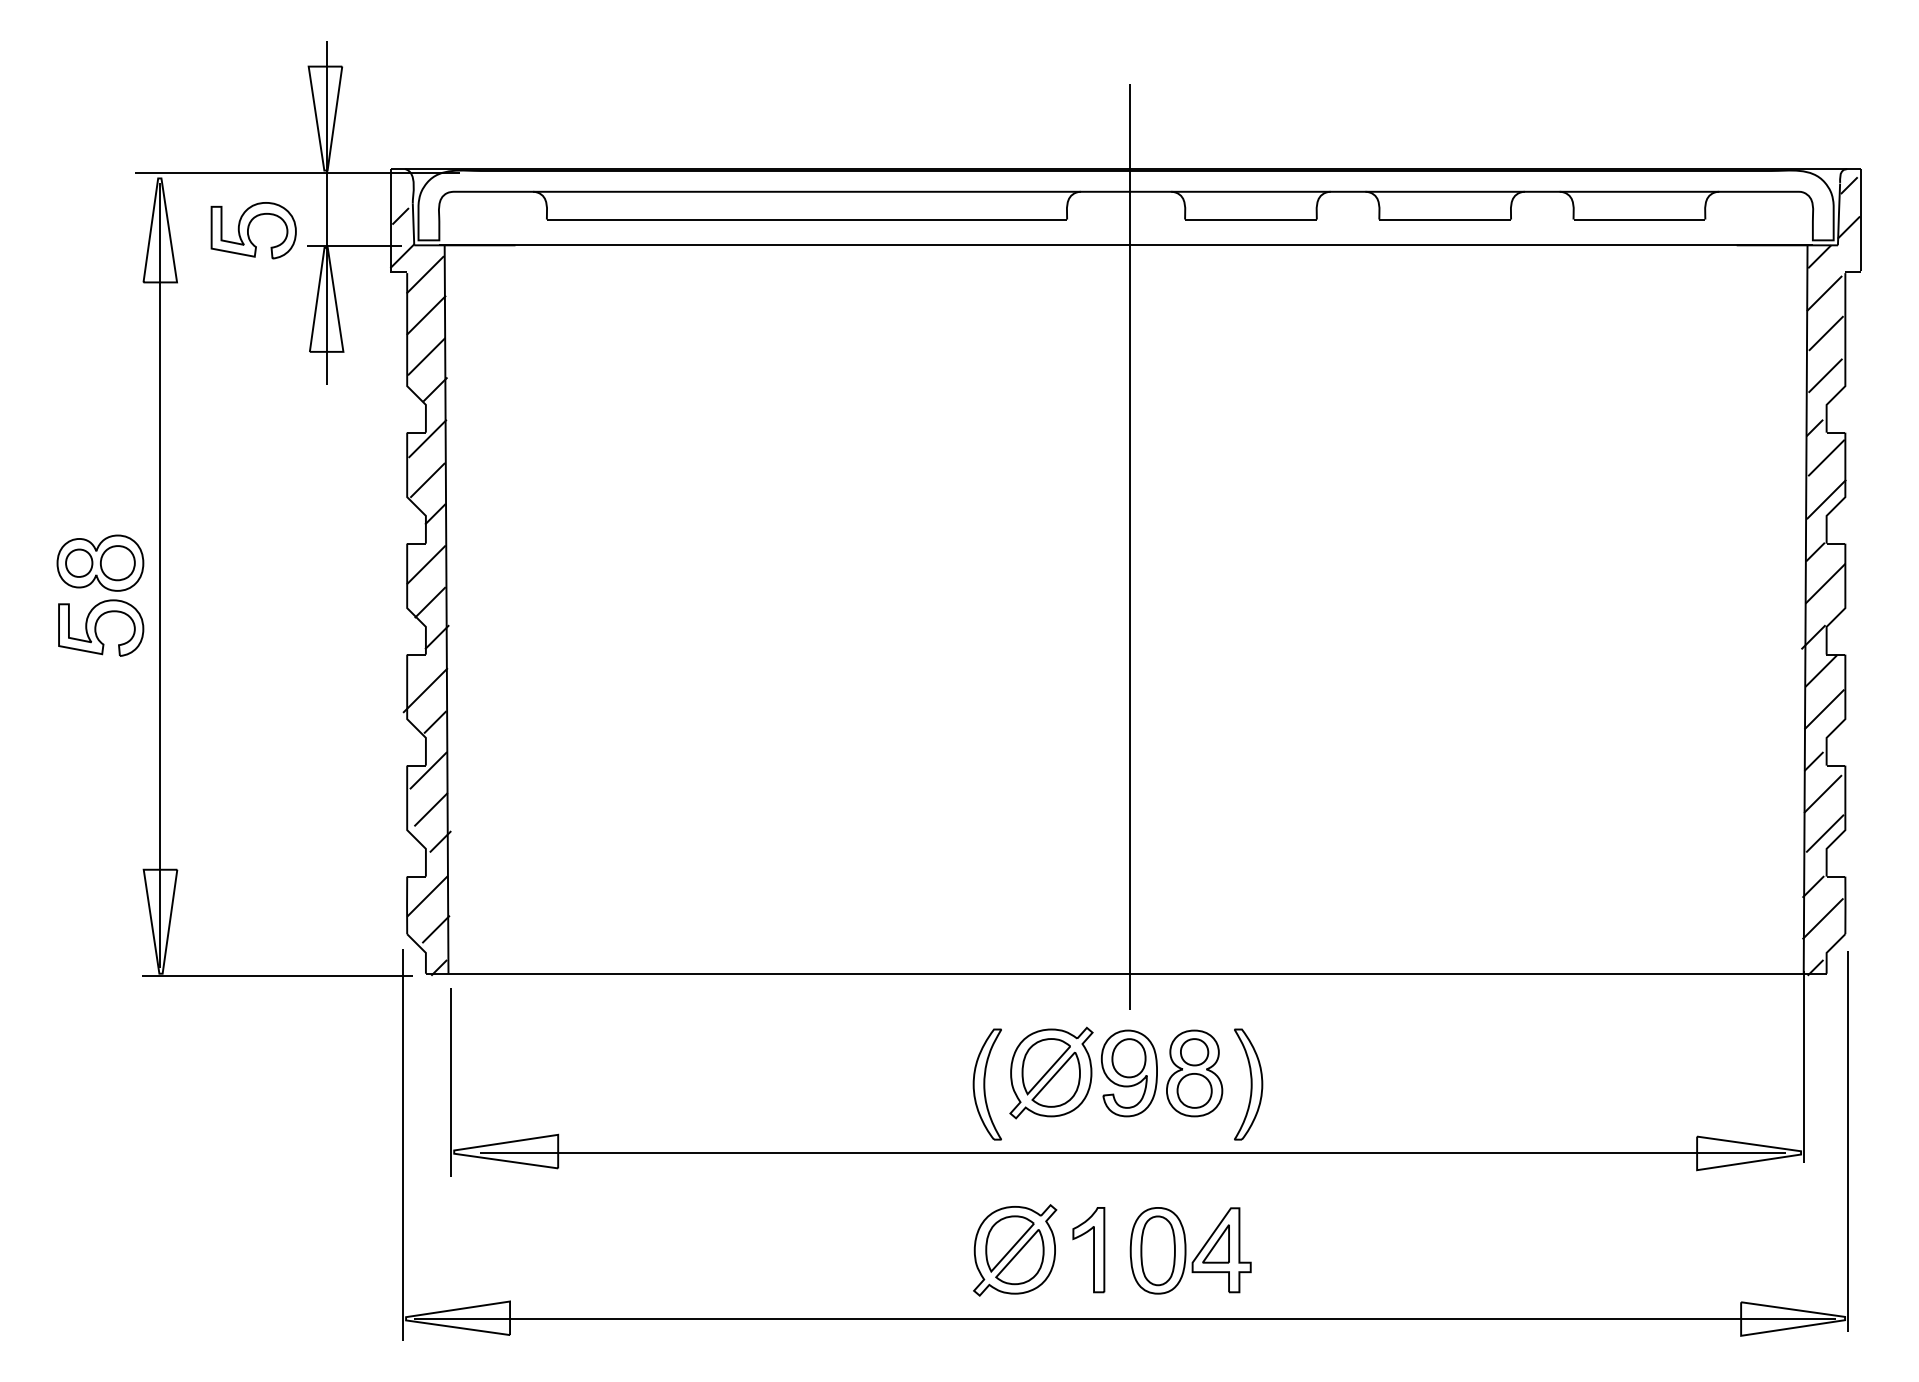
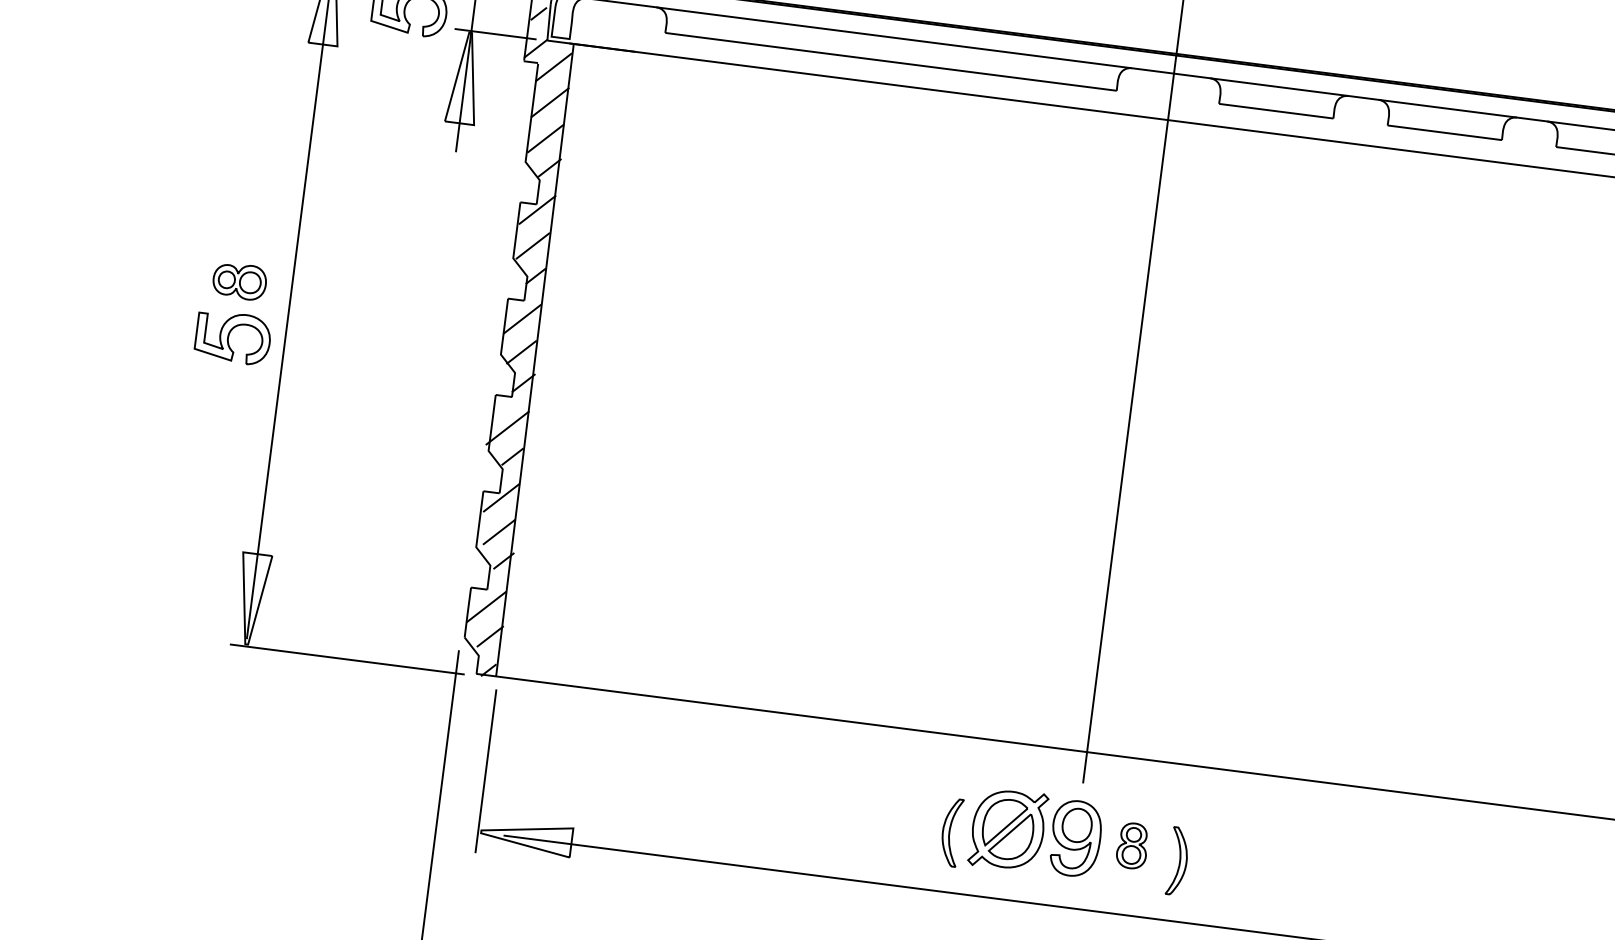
part: (100, 562) -> (239, 280), size x0.7
part: (1194, 1073) -> (1132, 845), size x0.6
part: (986, 1084) -> (950, 832), size x0.7
part: (1248, 1084) -> (1177, 861), size x0.7

